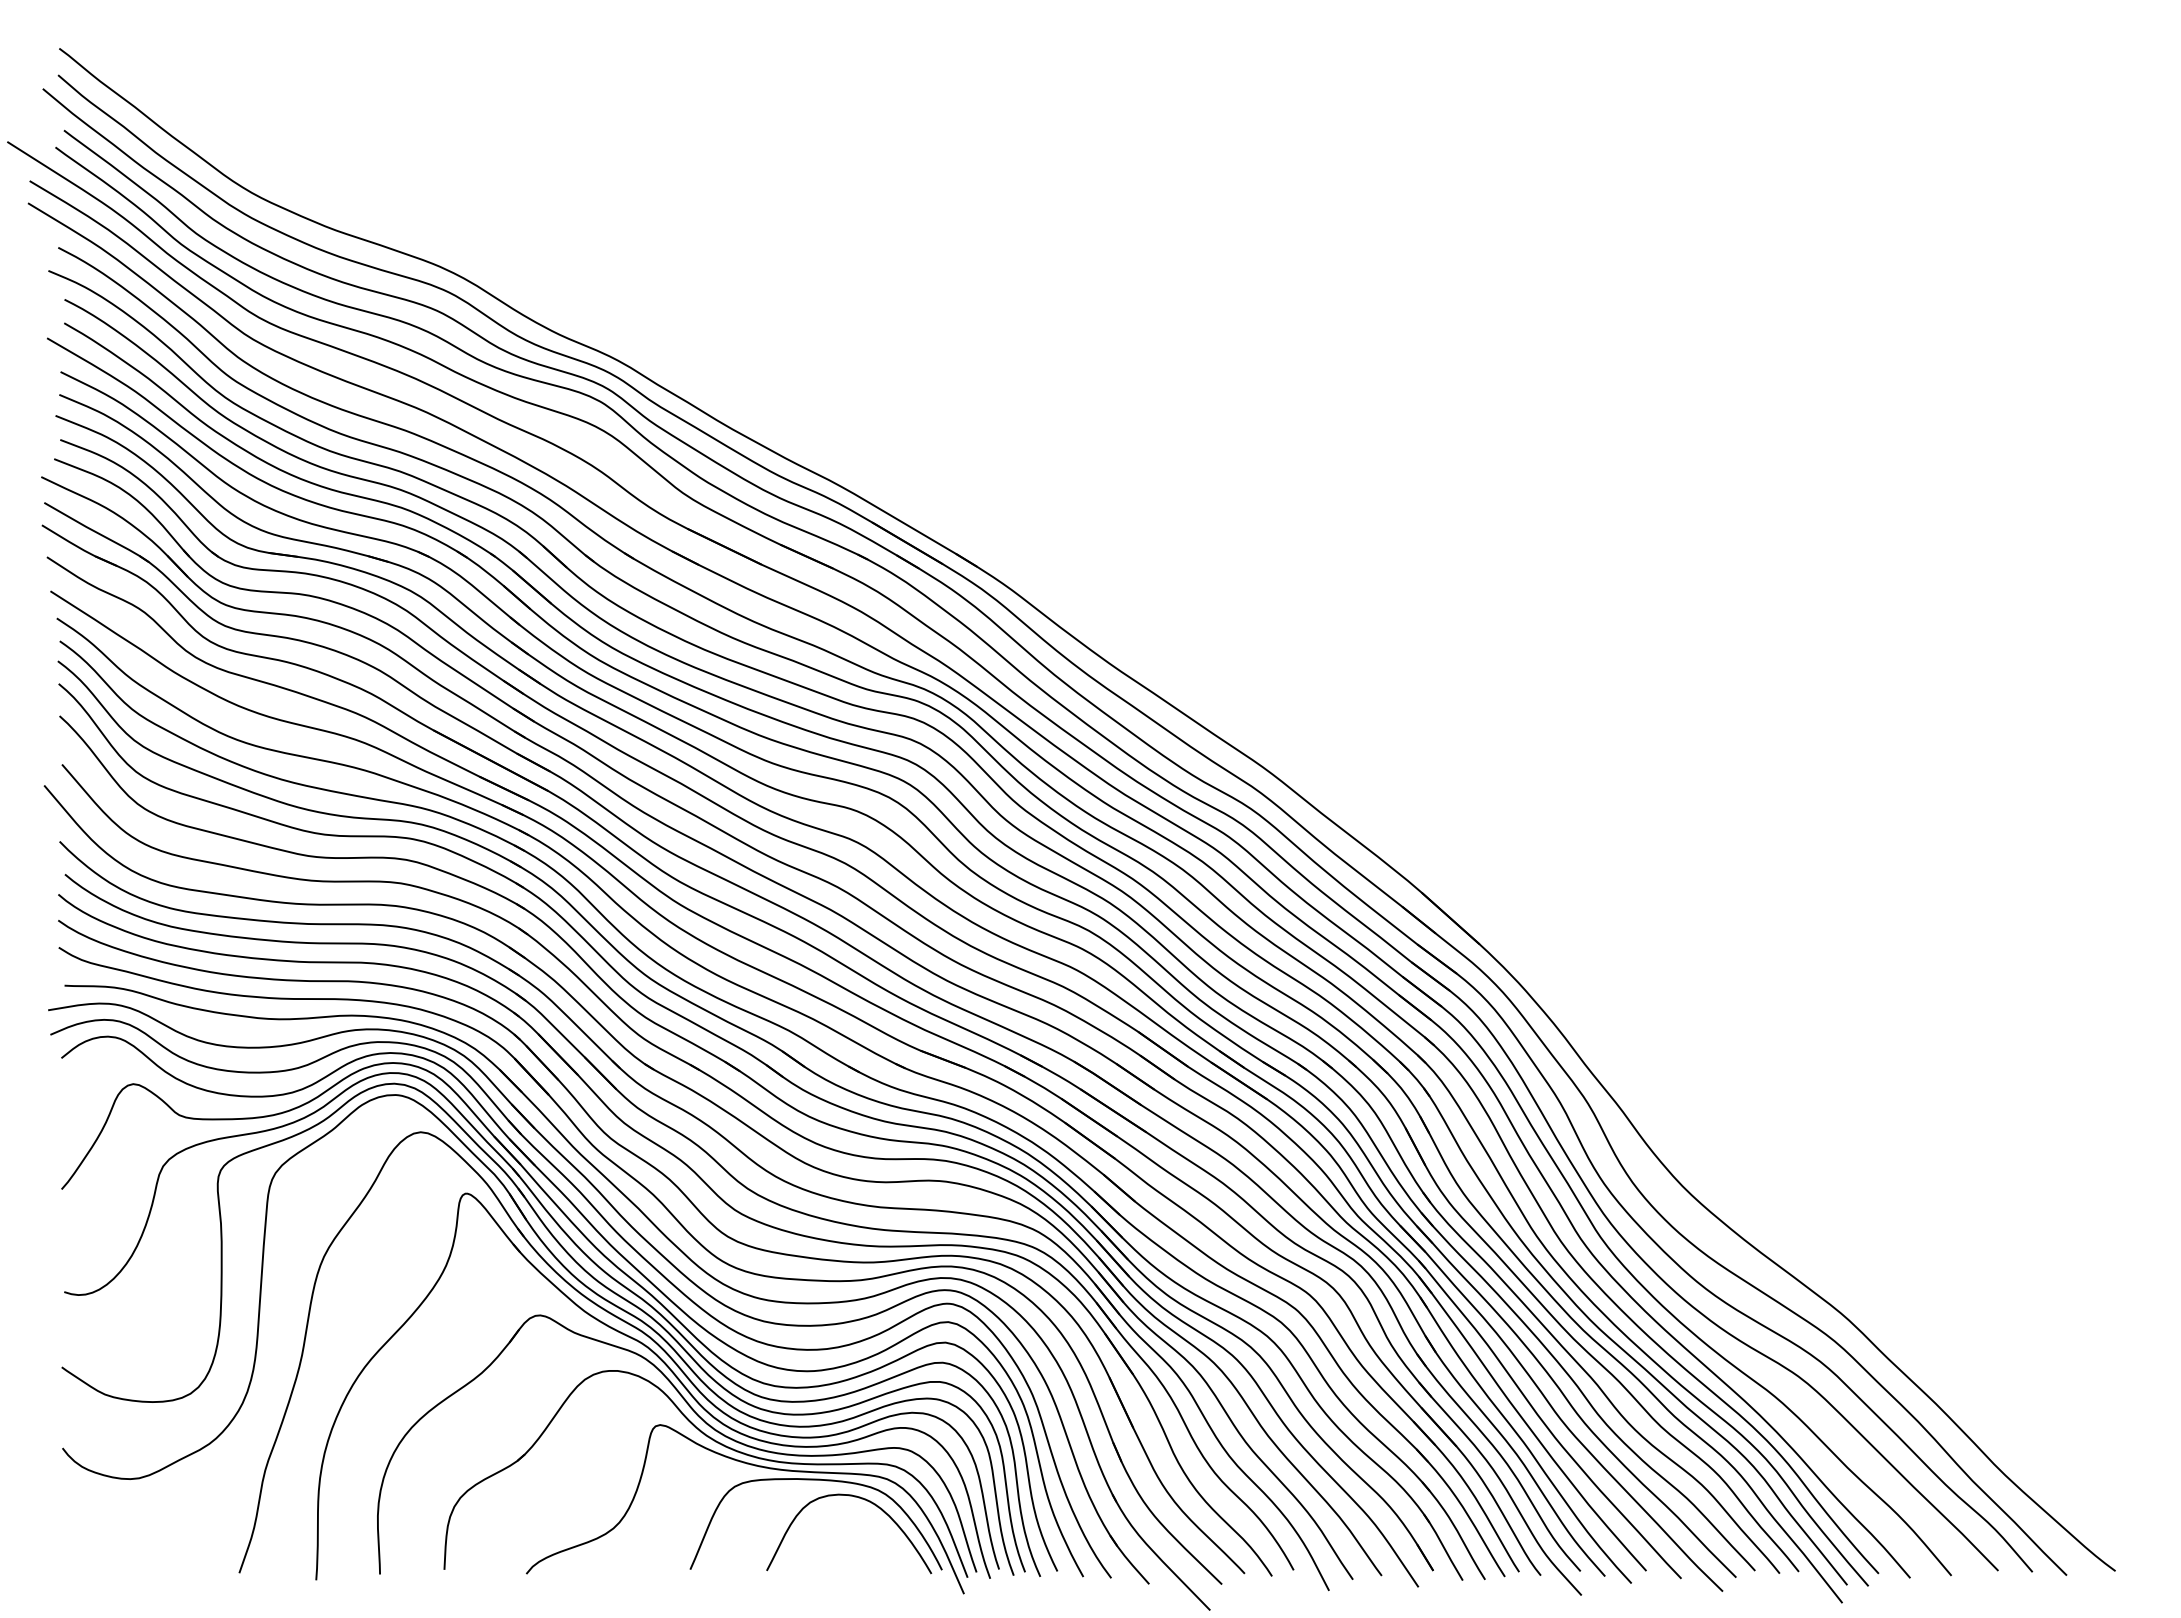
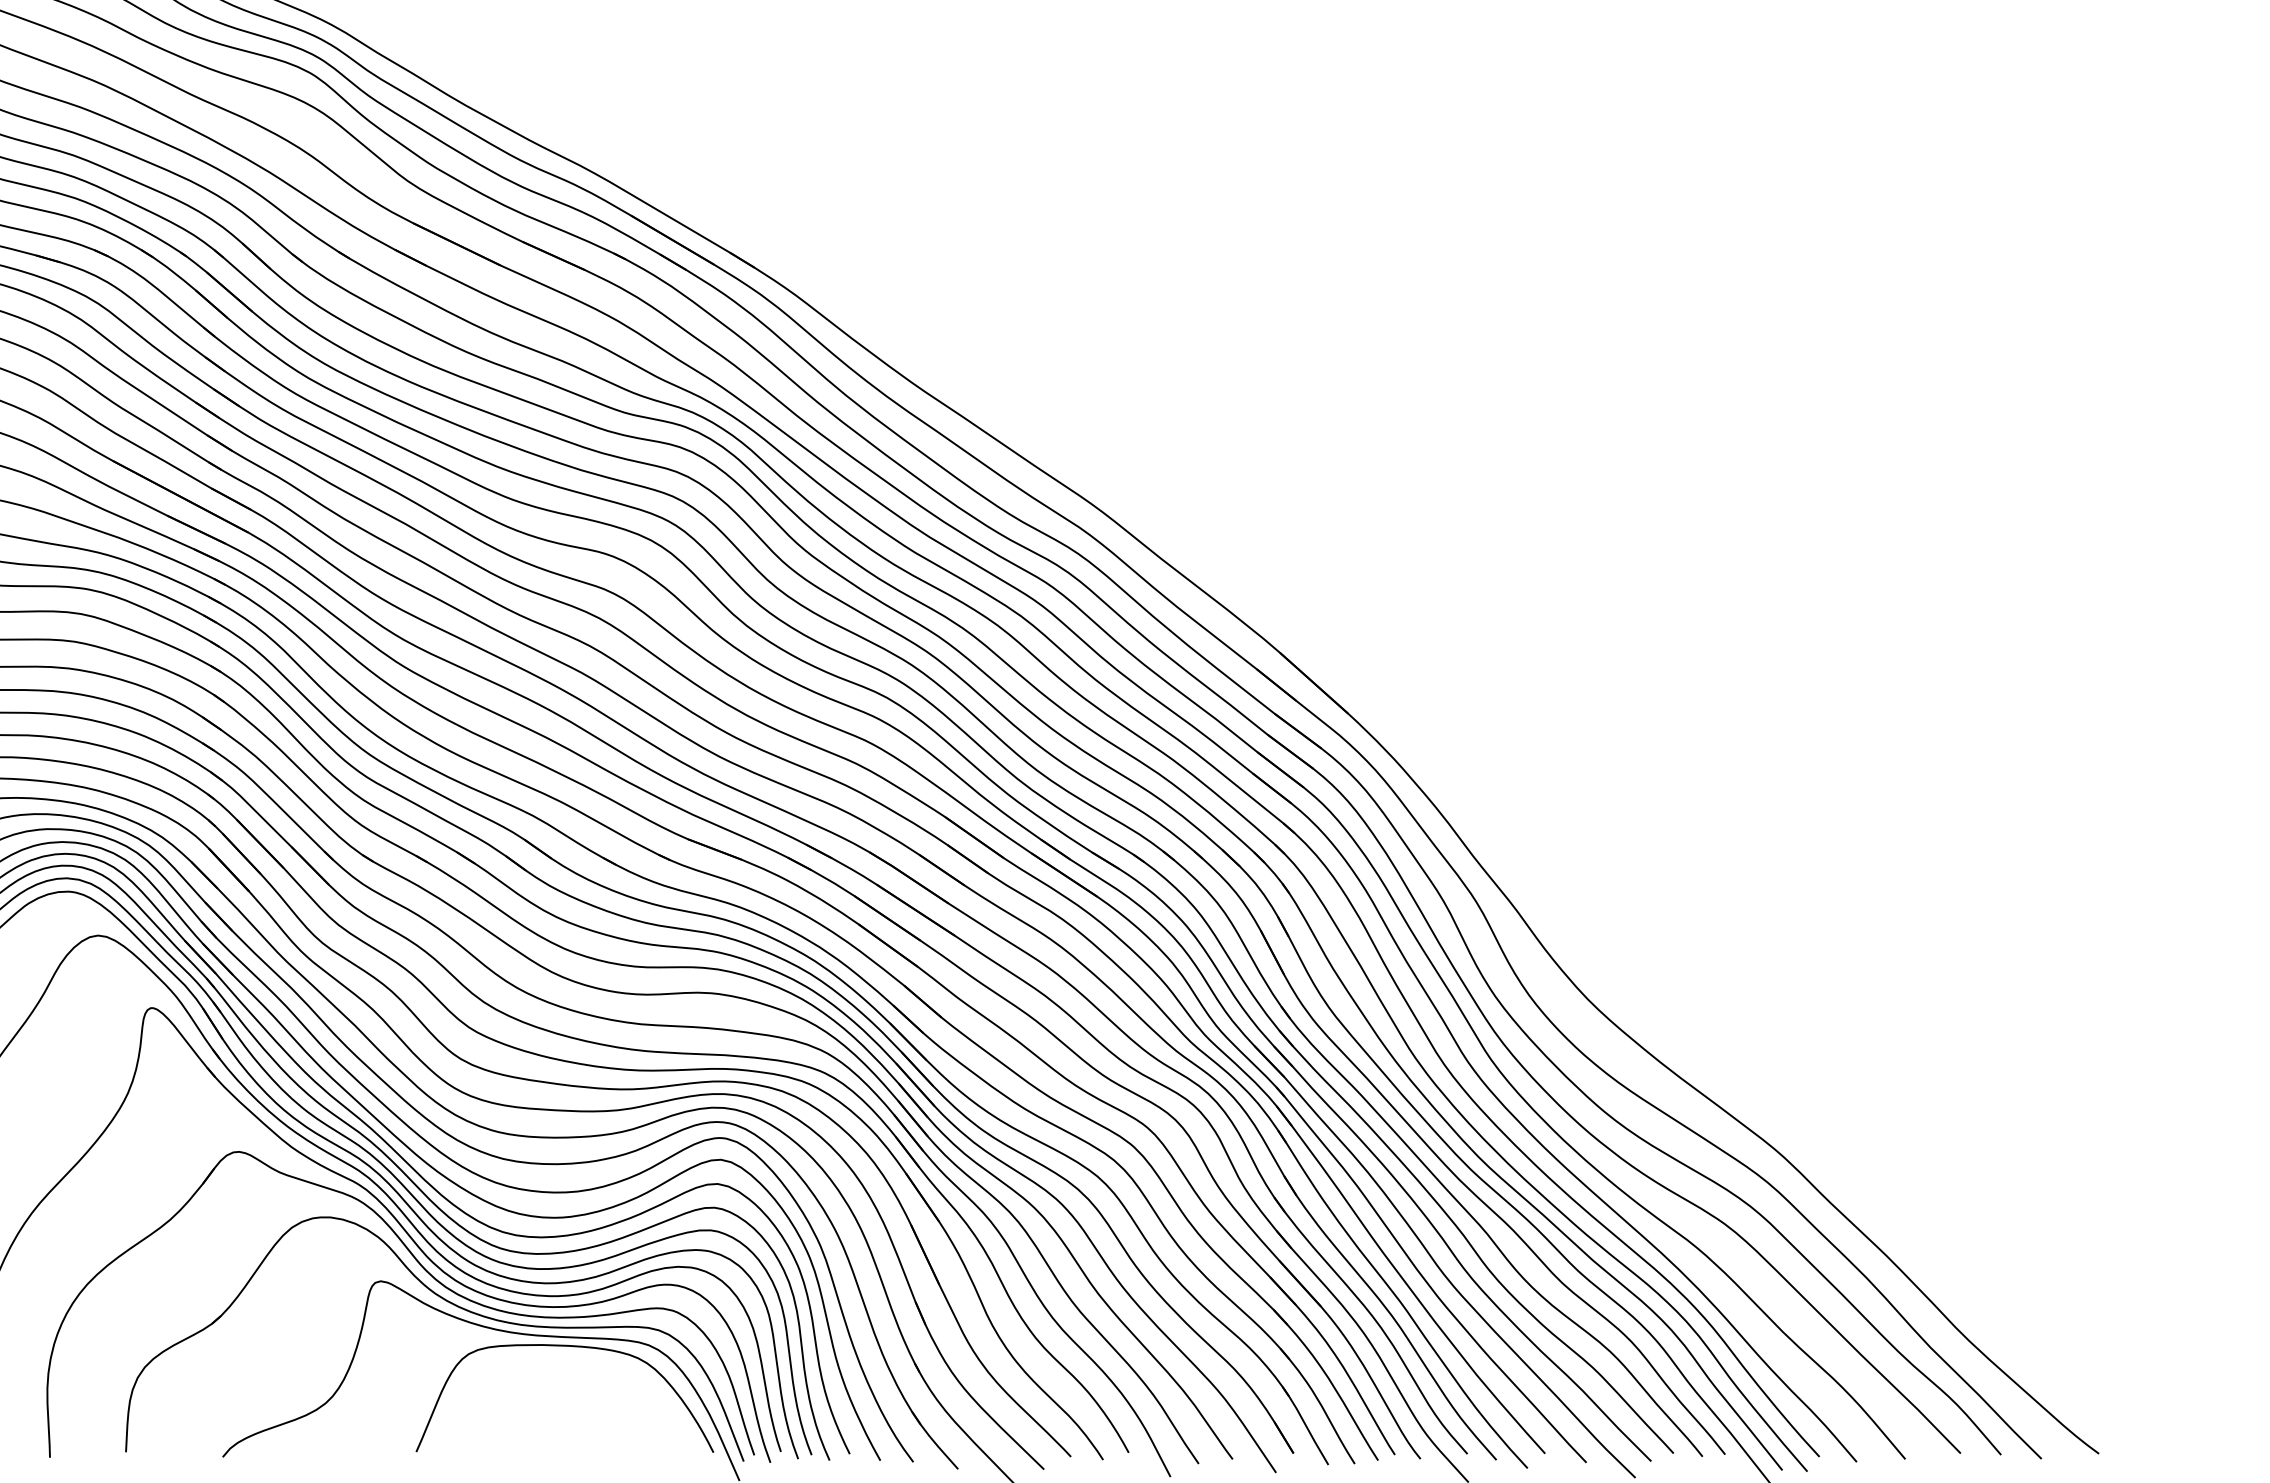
curve: (861, 1499) -> (618, 1369), removed

